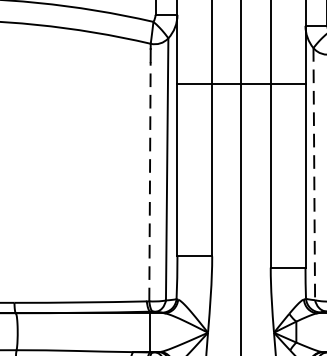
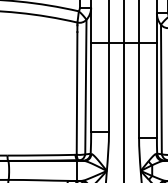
line: (314, 174) -> (161, 89), dashed -> solid
line: (150, 179) -> (77, 92), dashed -> solid

